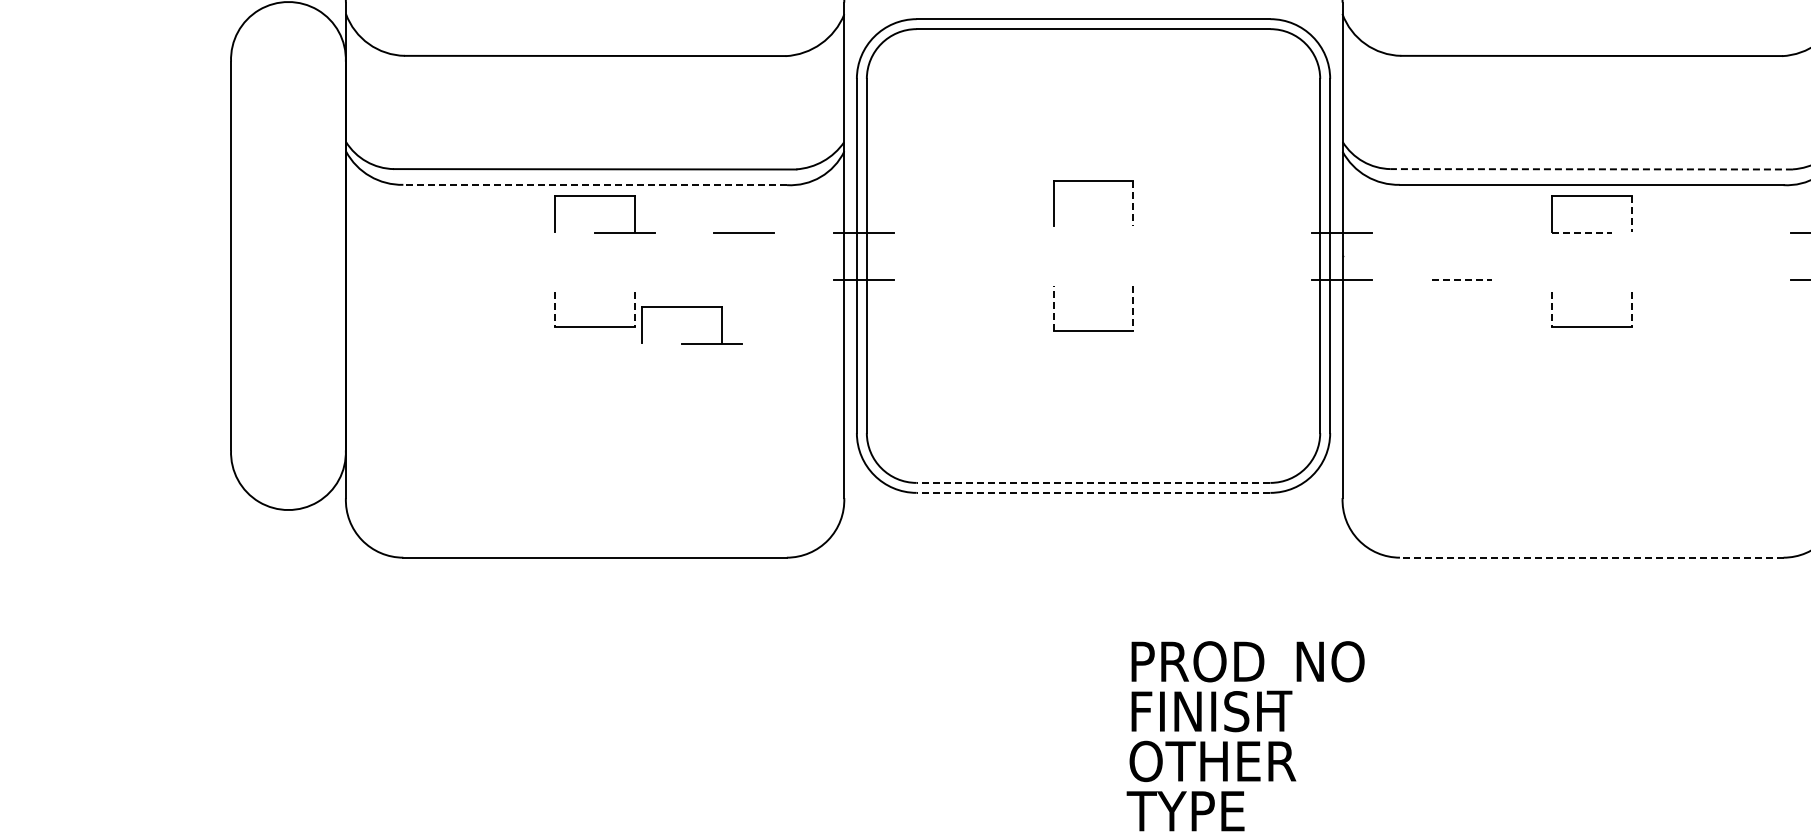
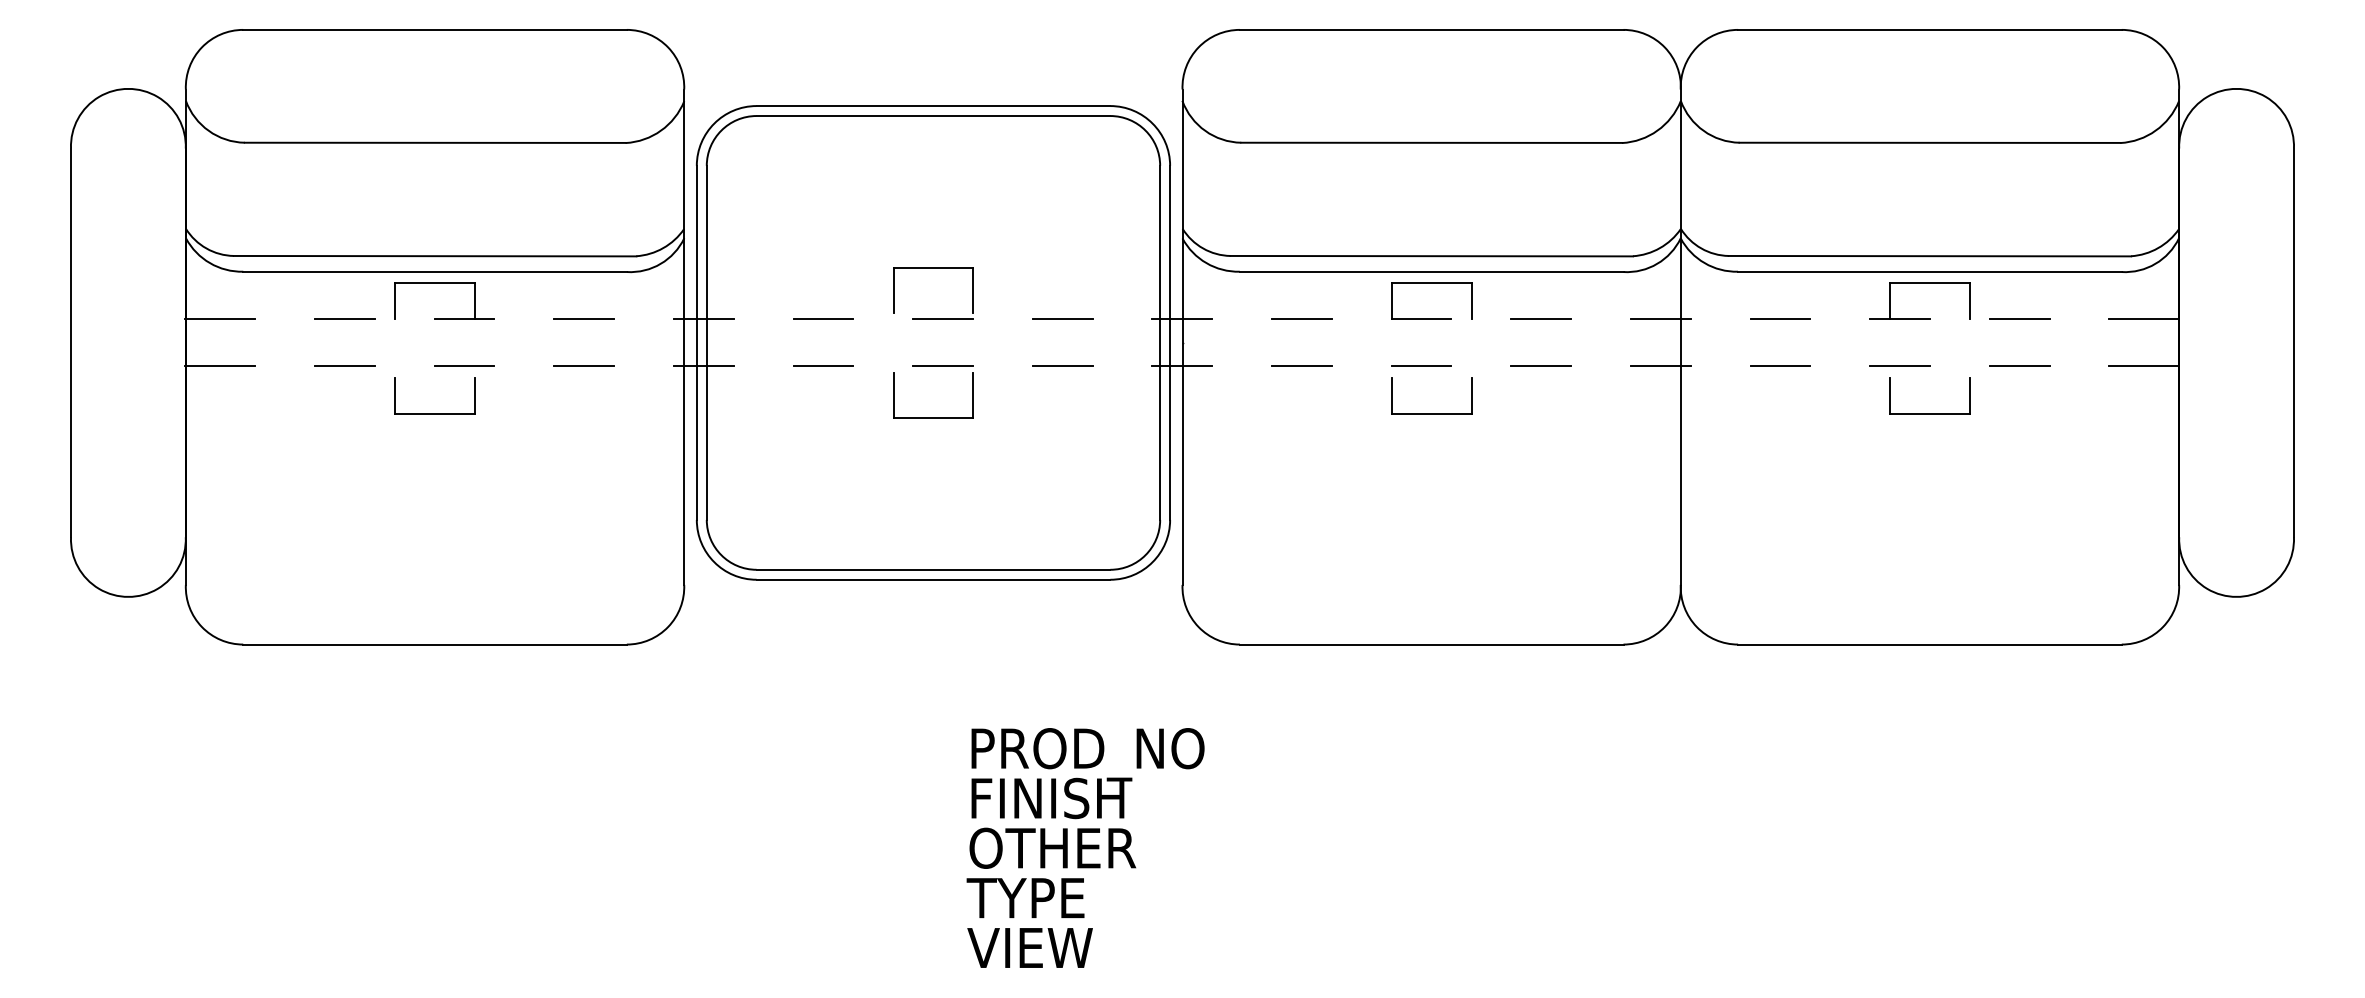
line: (1591, 169) -> (1431, 256), dashed -> solid
line: (595, 184) -> (435, 271), dashed -> solid
line: (1133, 204) -> (973, 291), dashed -> solid
line: (1631, 213) -> (1471, 300), dashed -> solid
line: (380, 232) -> (220, 319), added
line: (504, 232) -> (344, 319), added
line: (983, 232) -> (823, 319), added
line: (1102, 232) -> (942, 319), added
line: (1222, 232) -> (1062, 319), added
line: (1461, 232) -> (1301, 319), added
line: (1581, 232) -> (1421, 319), dashed -> solid
line: (1701, 232) -> (1541, 319), added
line: (380, 279) -> (220, 366), added
line: (504, 279) -> (344, 366), added
line: (624, 279) -> (464, 366), added
line: (744, 279) -> (584, 366), added
line: (983, 279) -> (823, 366), added
line: (1102, 279) -> (942, 366), added
line: (1222, 279) -> (1062, 366), added
line: (1461, 279) -> (1301, 366), dashed -> solid
line: (1581, 279) -> (1421, 366), added
line: (1701, 279) -> (1541, 366), added
part: (691, 307) -> (531, 394), removed
line: (1053, 307) -> (893, 394), dashed -> solid
line: (1133, 308) -> (973, 395), dashed -> solid
line: (555, 309) -> (395, 396), dashed -> solid
line: (635, 309) -> (475, 396), dashed -> solid
line: (1551, 309) -> (1391, 396), dashed -> solid
line: (1631, 309) -> (1471, 396), dashed -> solid
line: (1093, 482) -> (933, 569), dashed -> solid
line: (1093, 492) -> (933, 579), dashed -> solid
line: (1591, 557) -> (1431, 644), dashed -> solid

